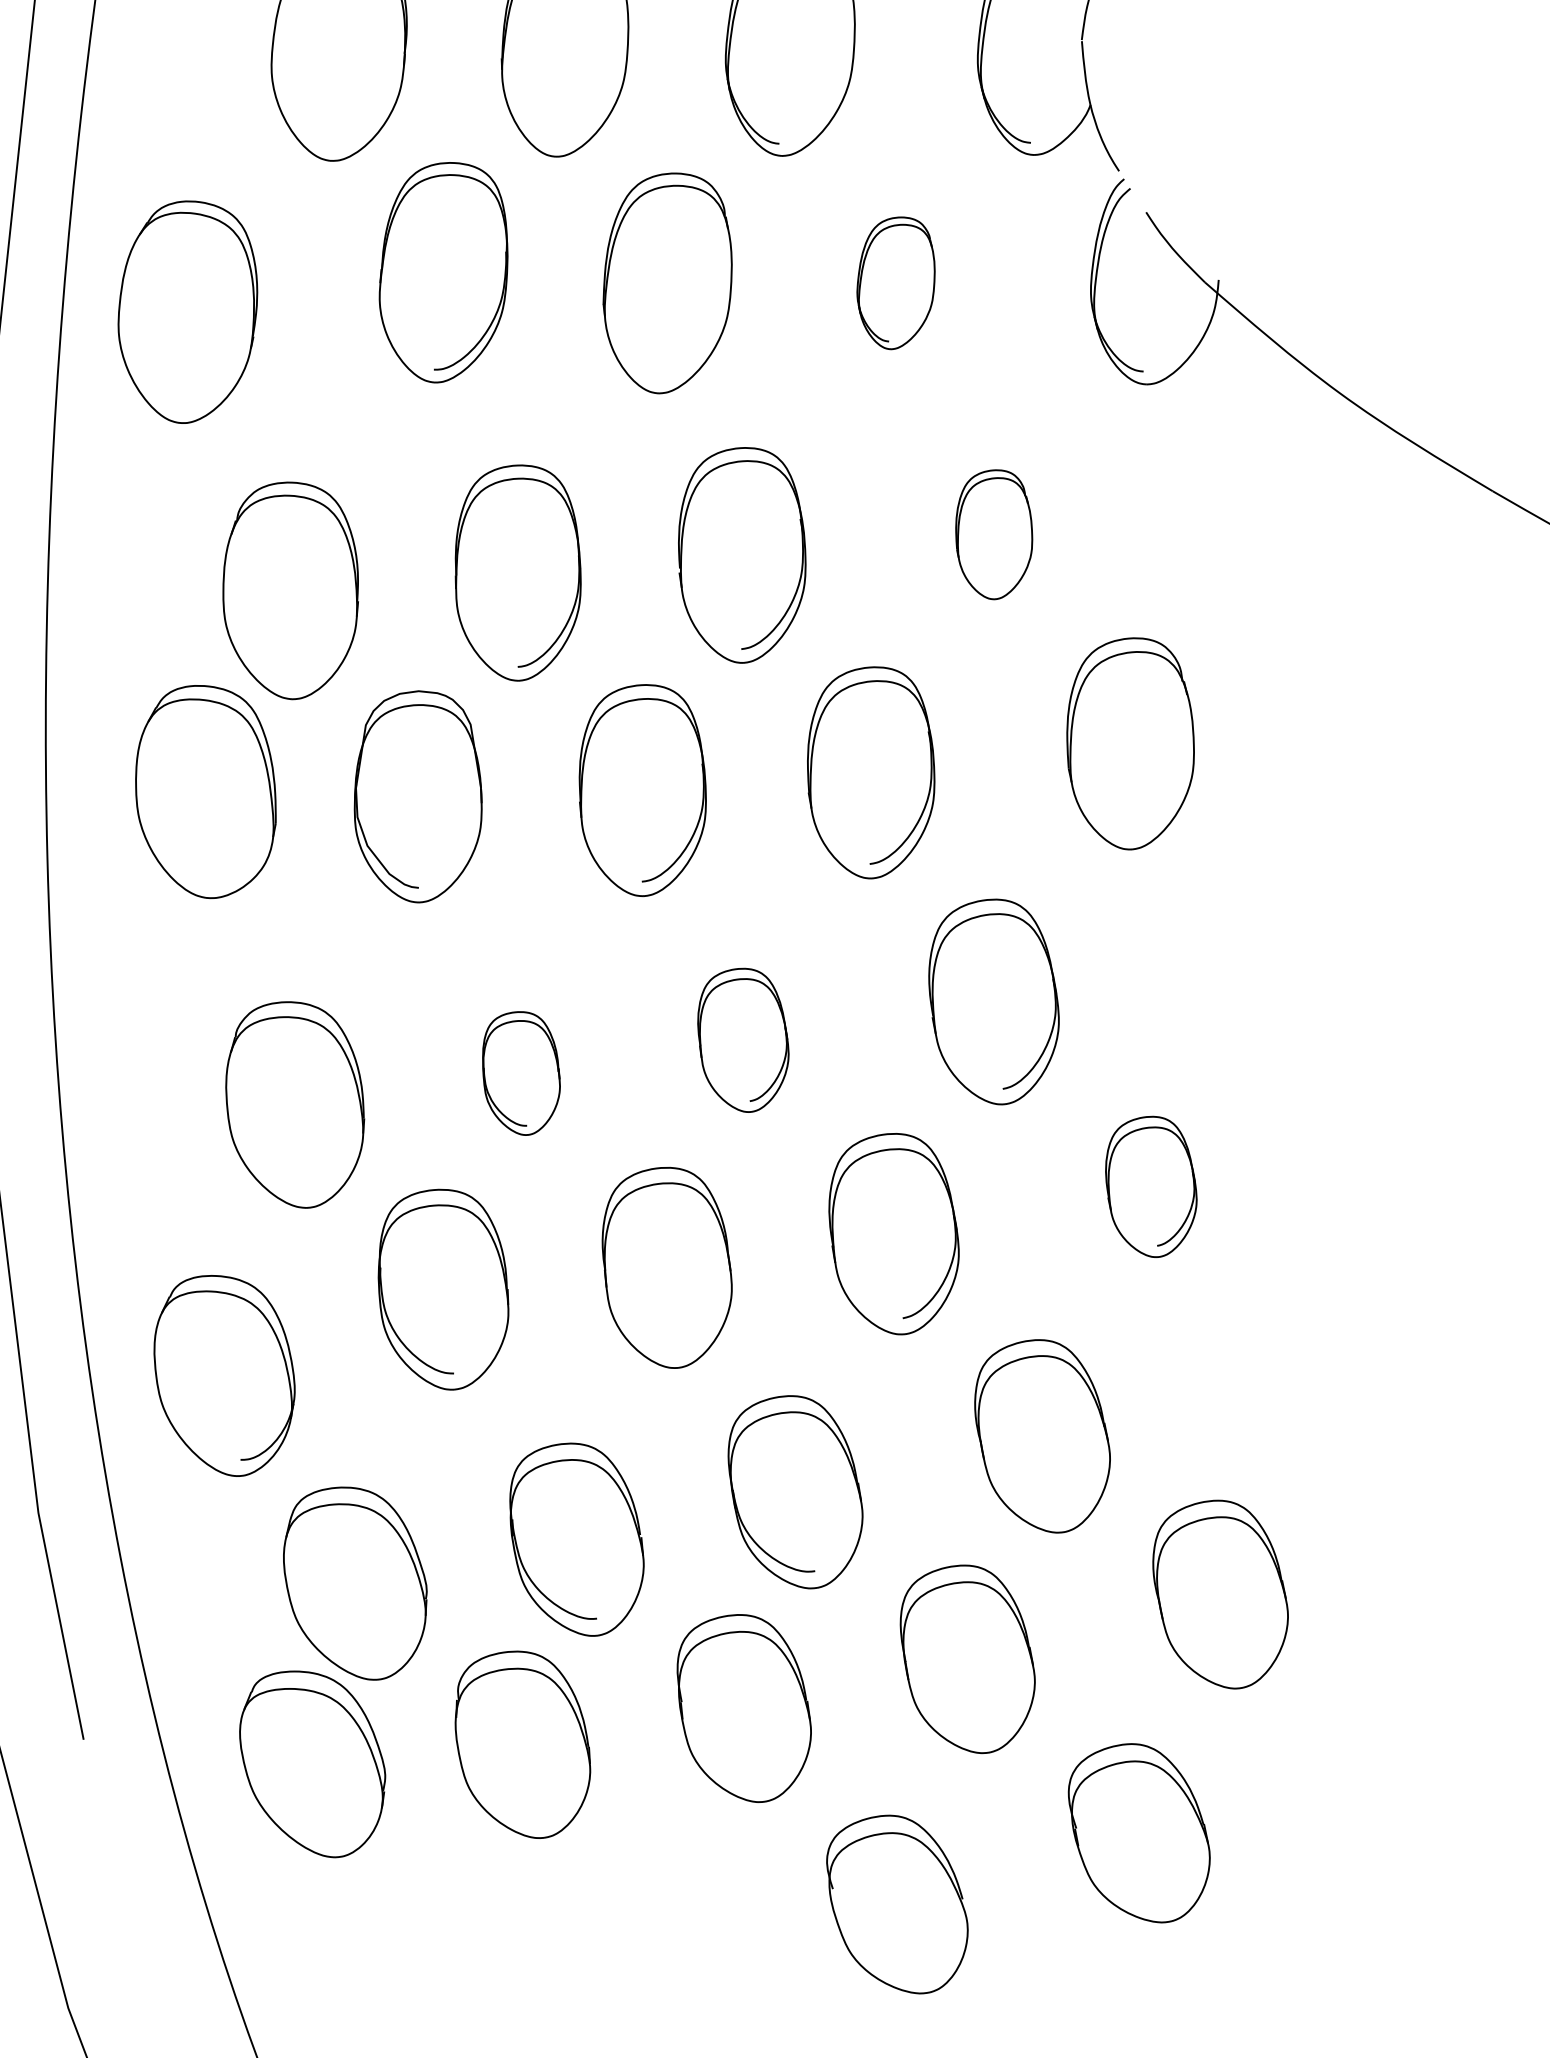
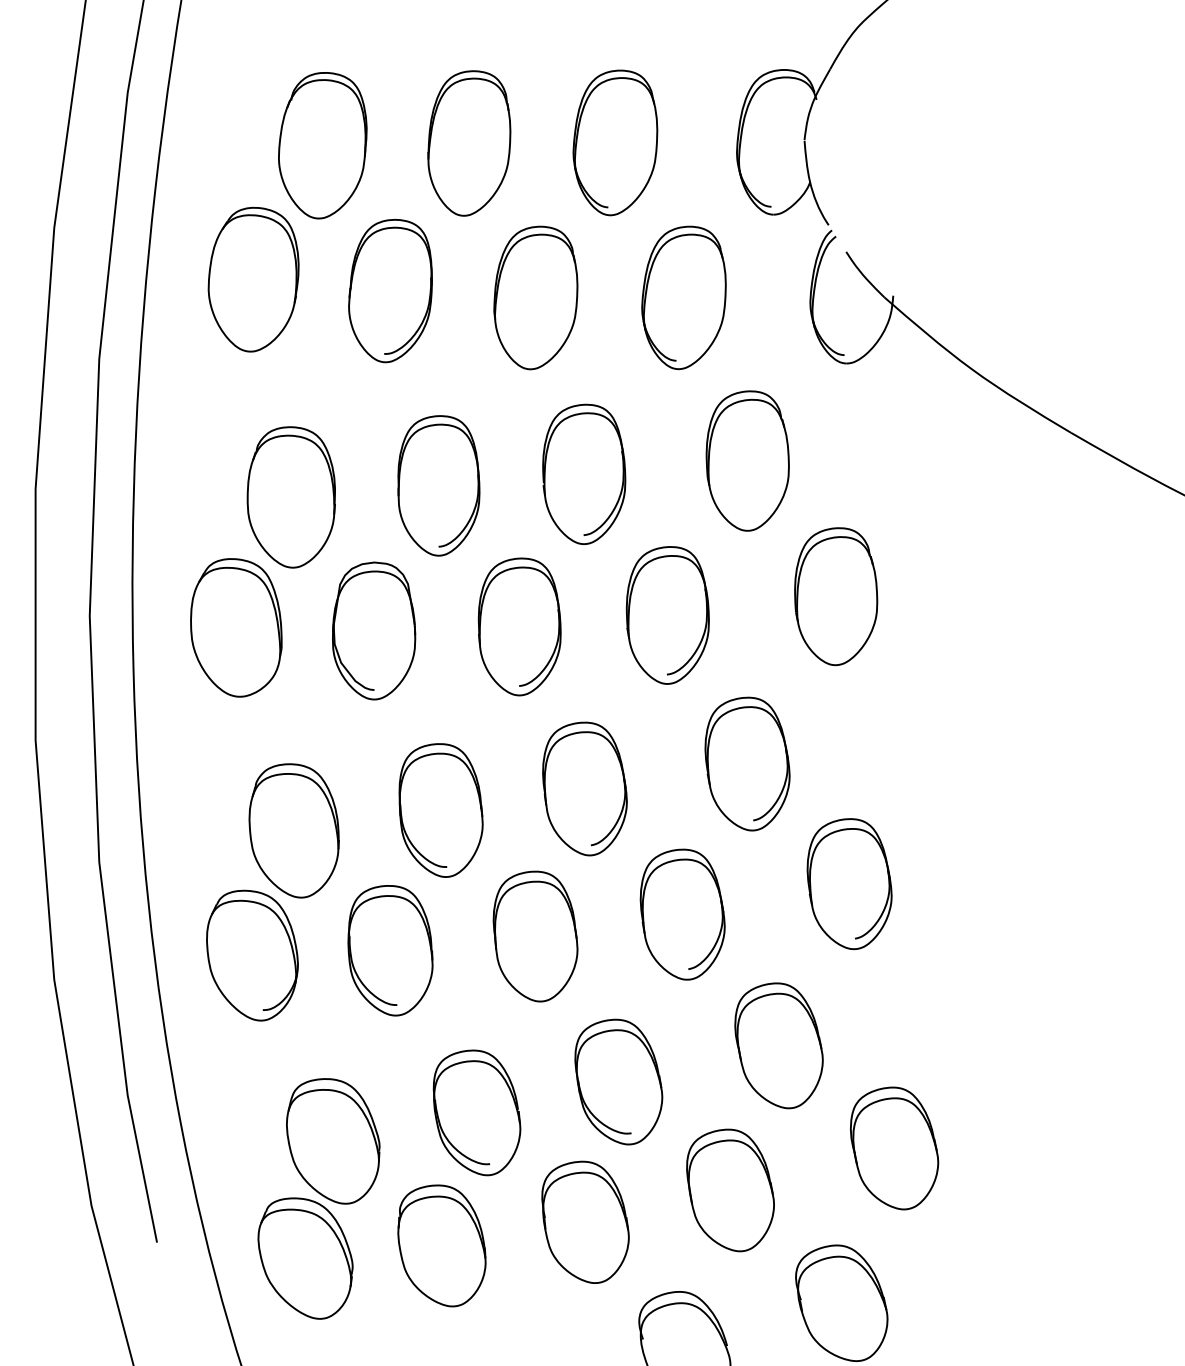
part: (895, 282) -> (683, 297), size x1.67
part: (187, 311) -> (253, 279), moved
part: (993, 533) -> (747, 460), size x1.67
part: (742, 1039) -> (584, 788), size x1.43
part: (520, 1073) -> (440, 810), size x1.67
part: (1151, 1186) -> (849, 883), size x1.43
part: (224, 1375) -> (252, 955), moved

